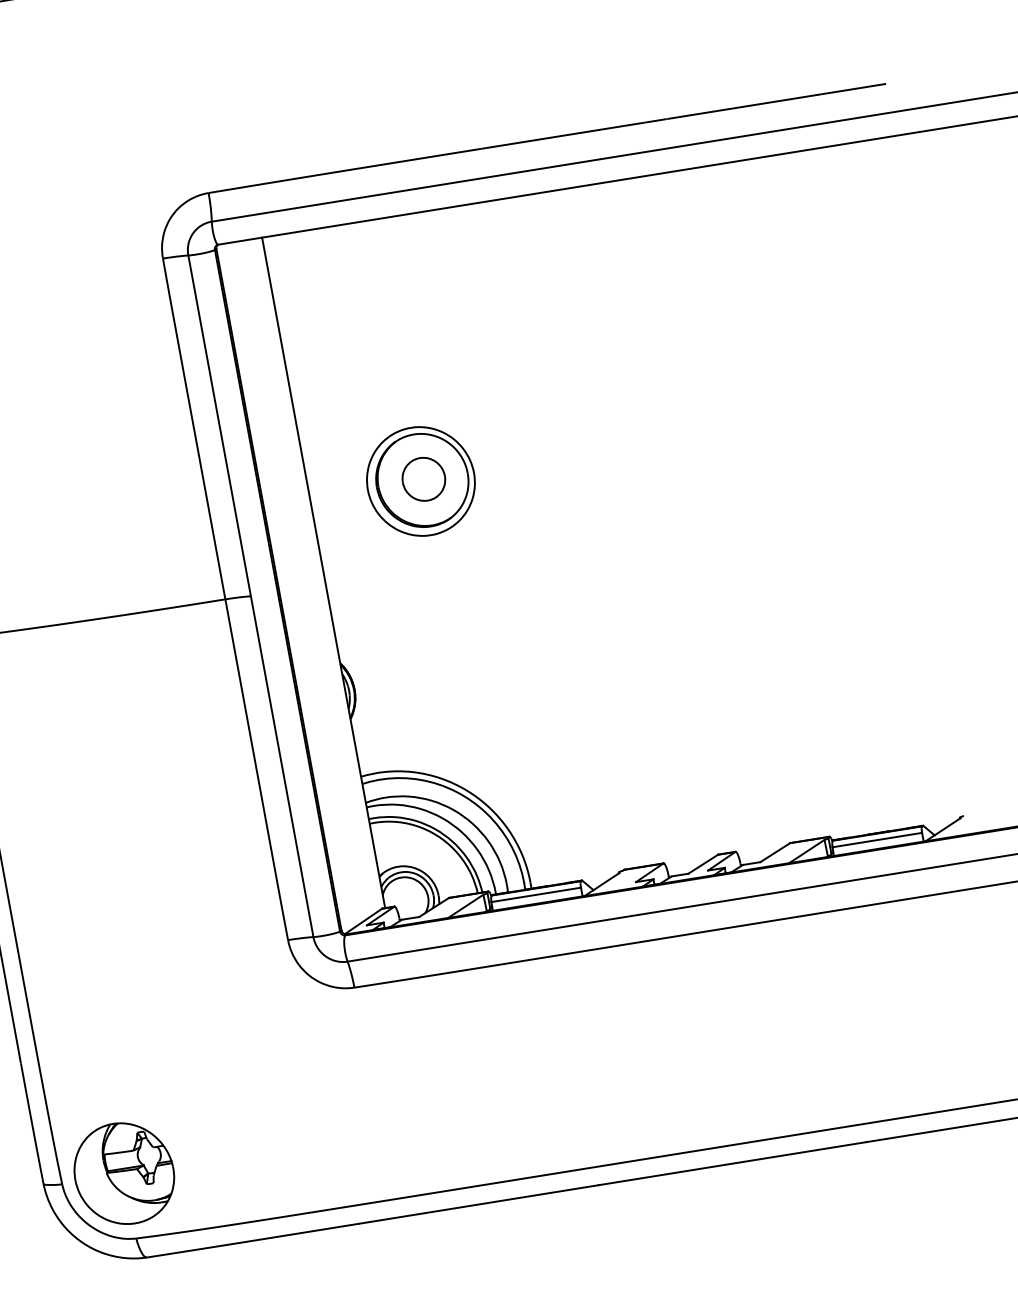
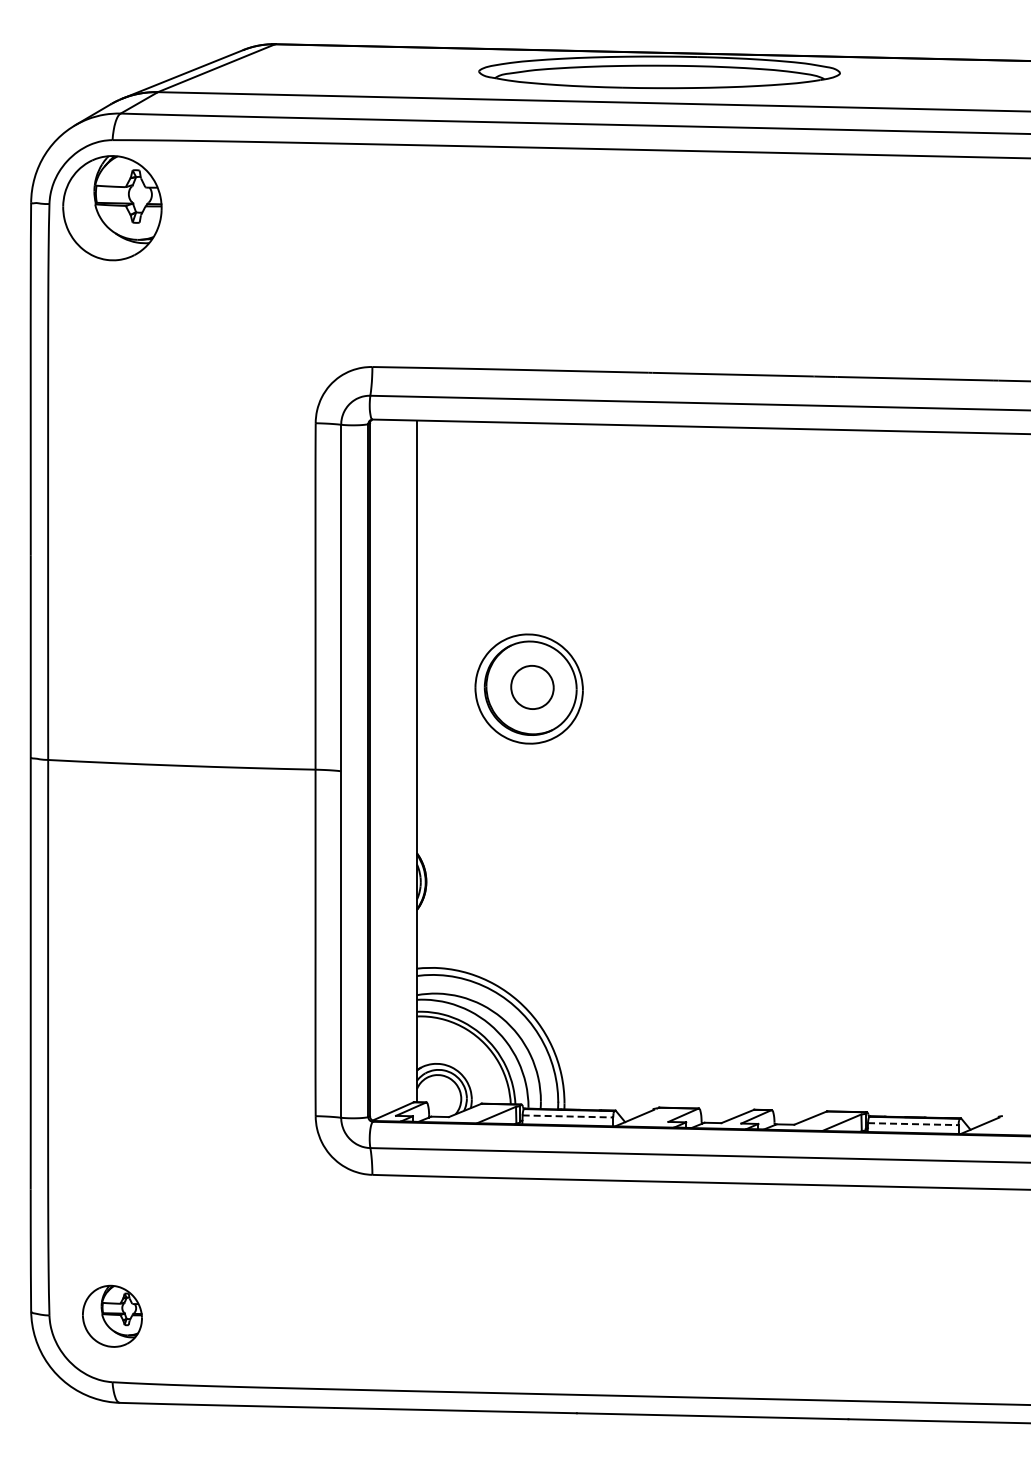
line: (877, 840) -> (913, 1124), solid -> dashed
line: (536, 894) -> (568, 1116), solid -> dashed
part: (124, 1173) -> (112, 1316), size x0.6

